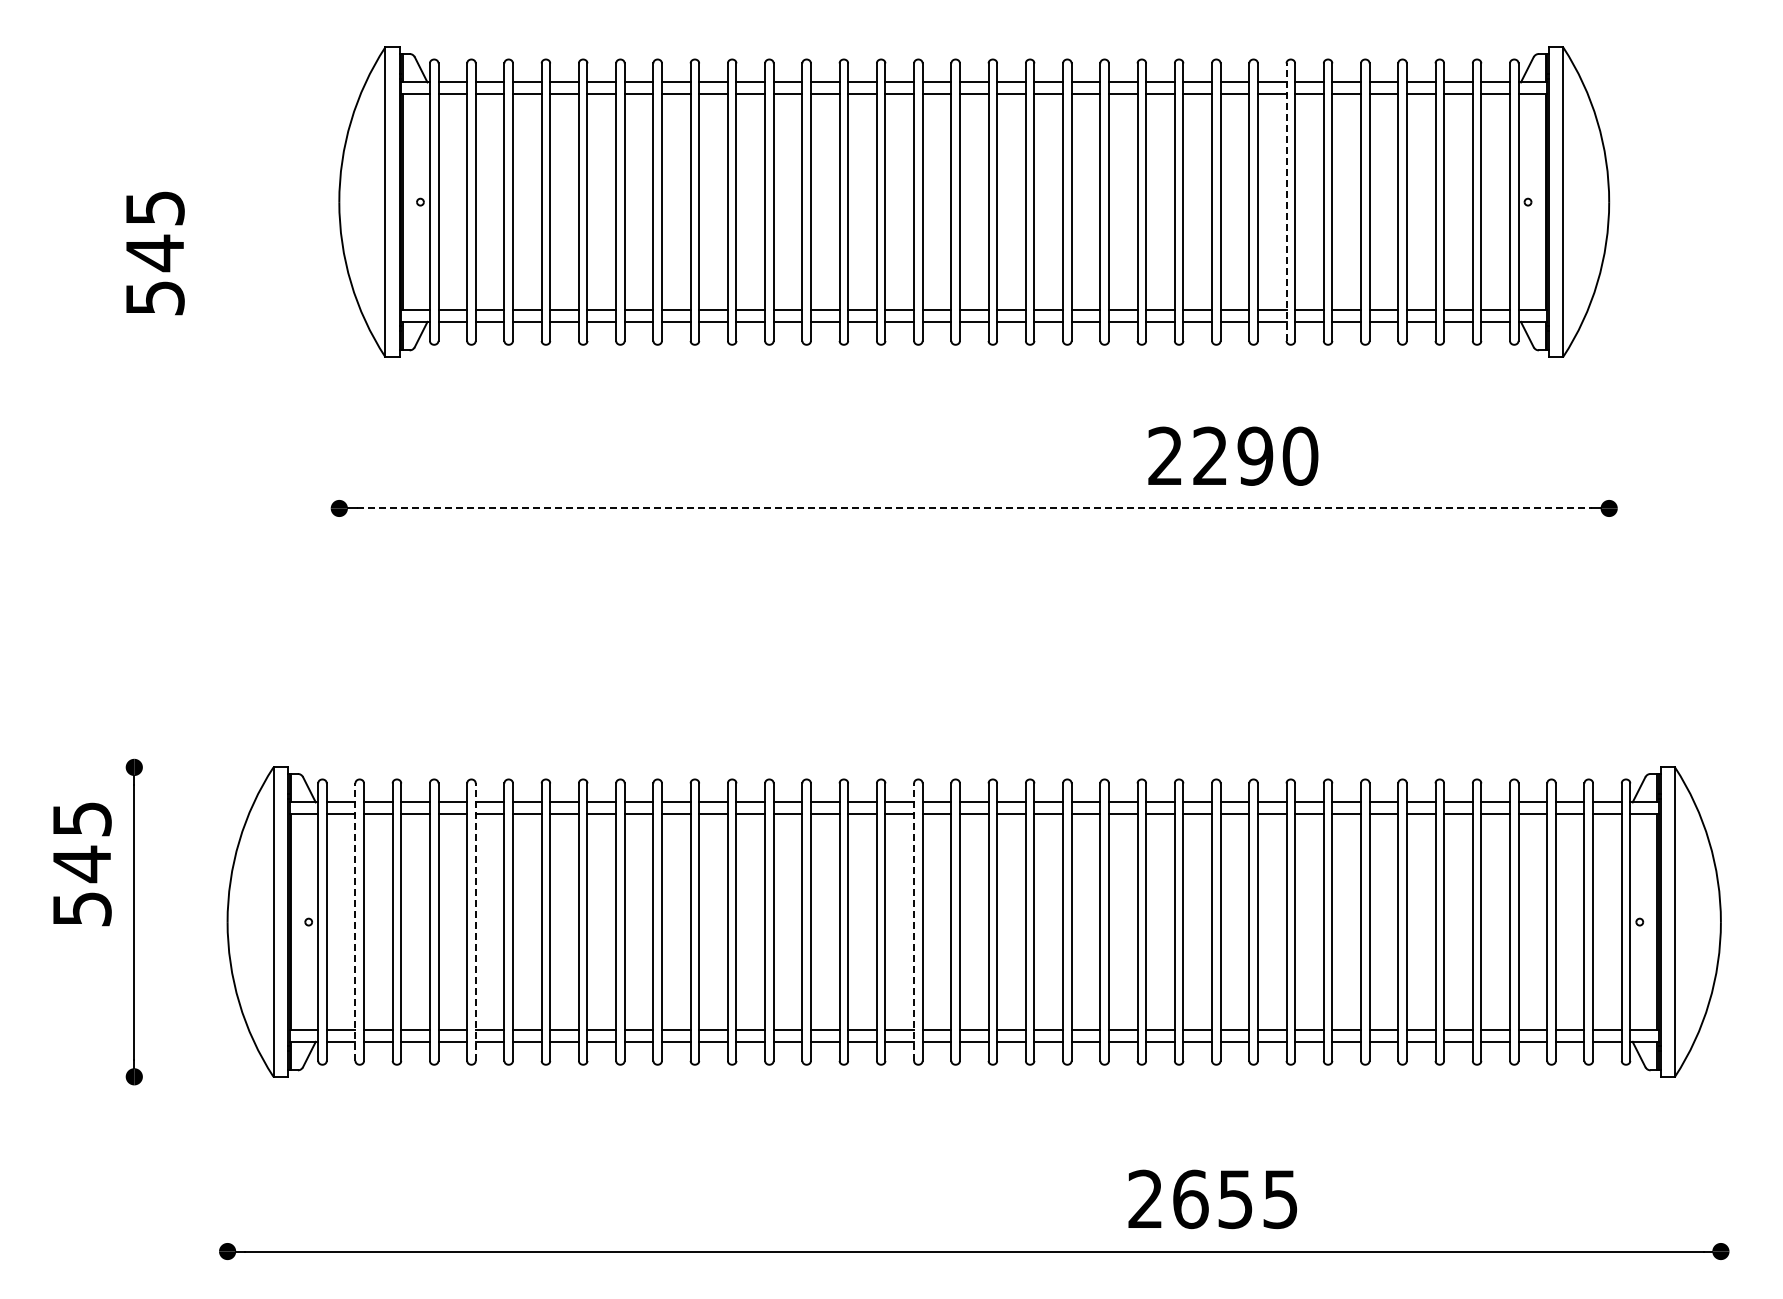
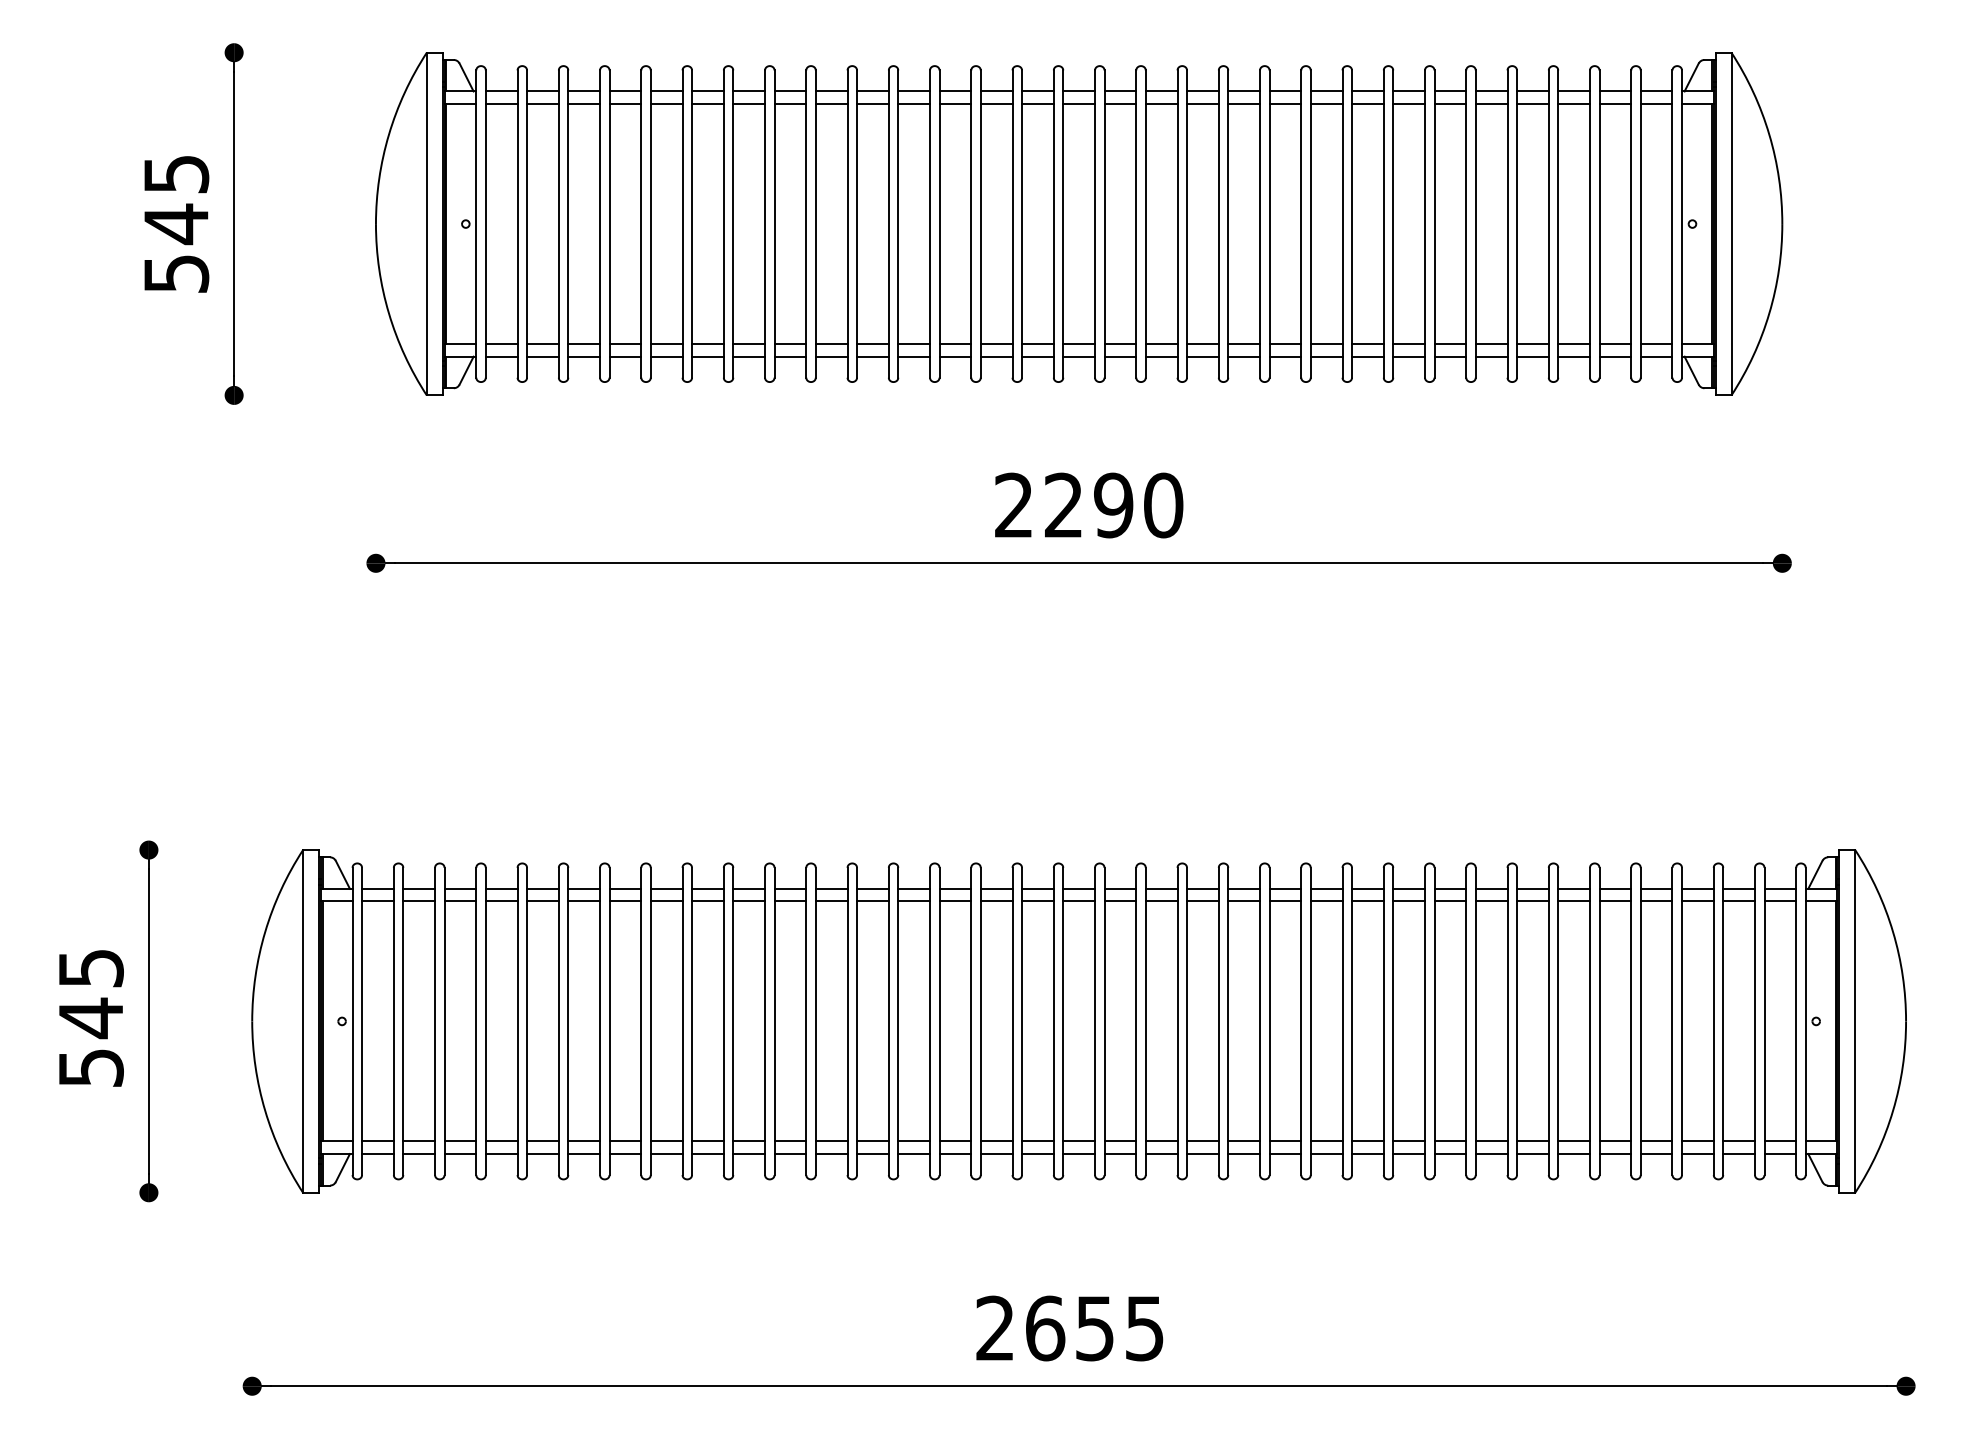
part: (210, 201) -> (233, 223), added
line: (1286, 202) -> (1424, 224), dashed -> solid
text: (155, 253) -> (176, 224), moved
text: (1233, 455) -> (1089, 504), moved
line: (974, 508) -> (1079, 563), dashed -> solid
text: (82, 864) -> (91, 1018), moved
line: (355, 922) -> (393, 1021), dashed -> solid
line: (475, 922) -> (526, 1021), dashed -> solid
line: (914, 922) -> (1012, 1021), dashed -> solid
text: (1212, 1199) -> (1069, 1328), moved

